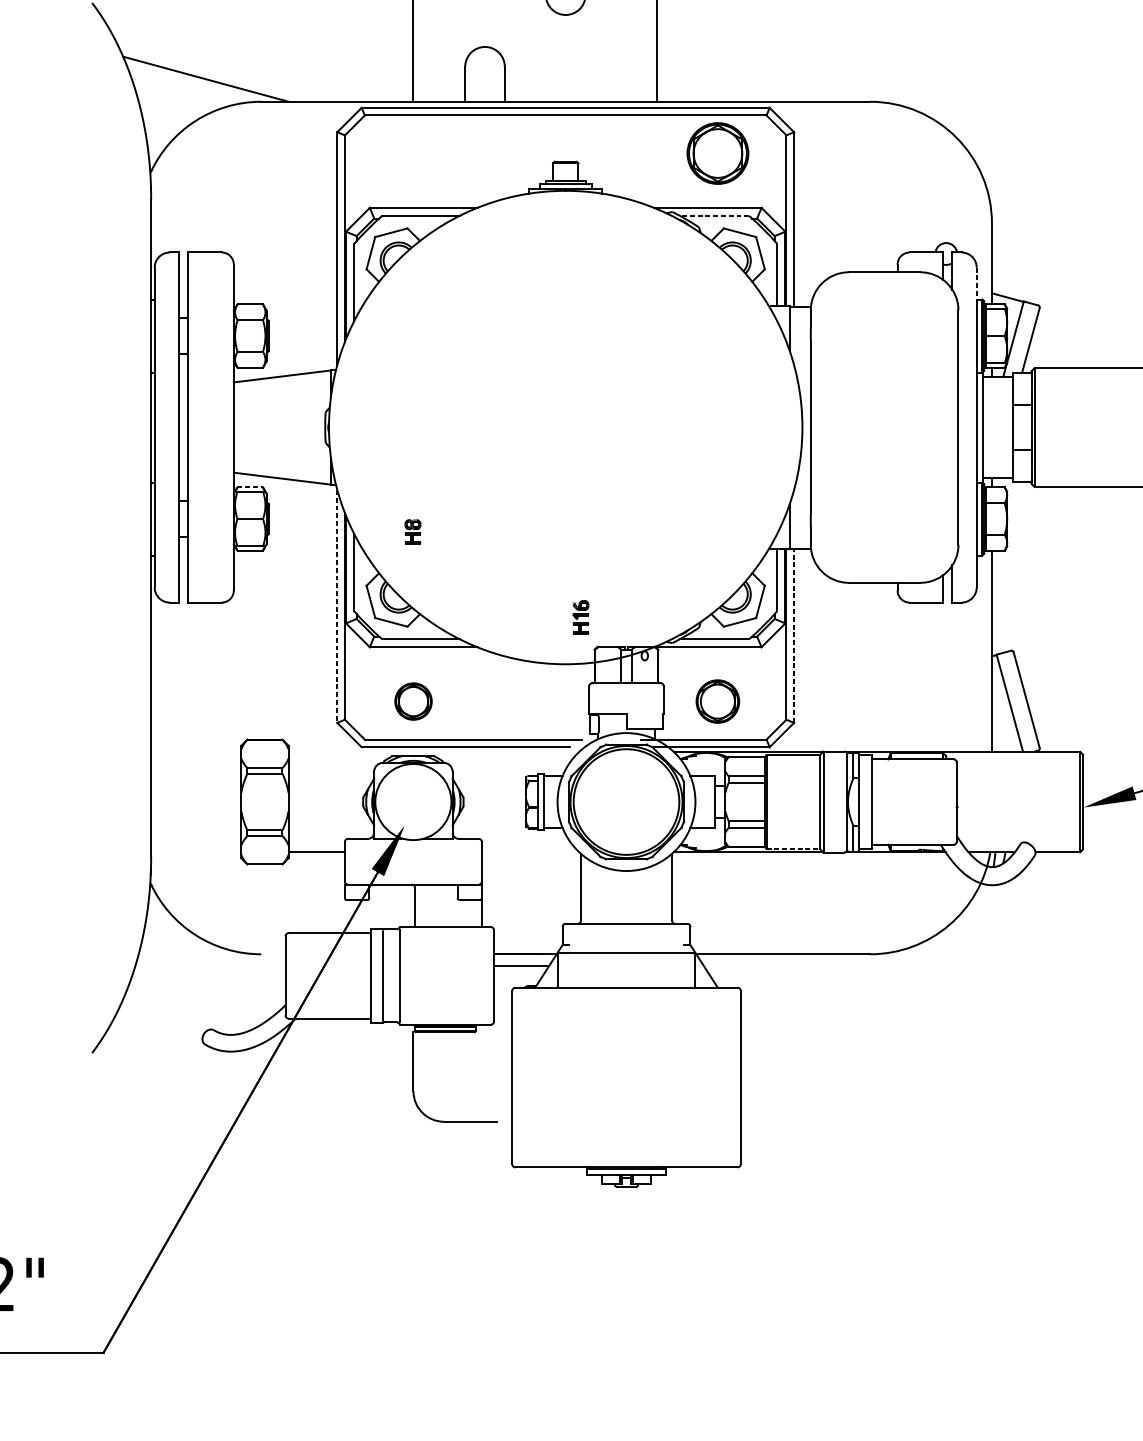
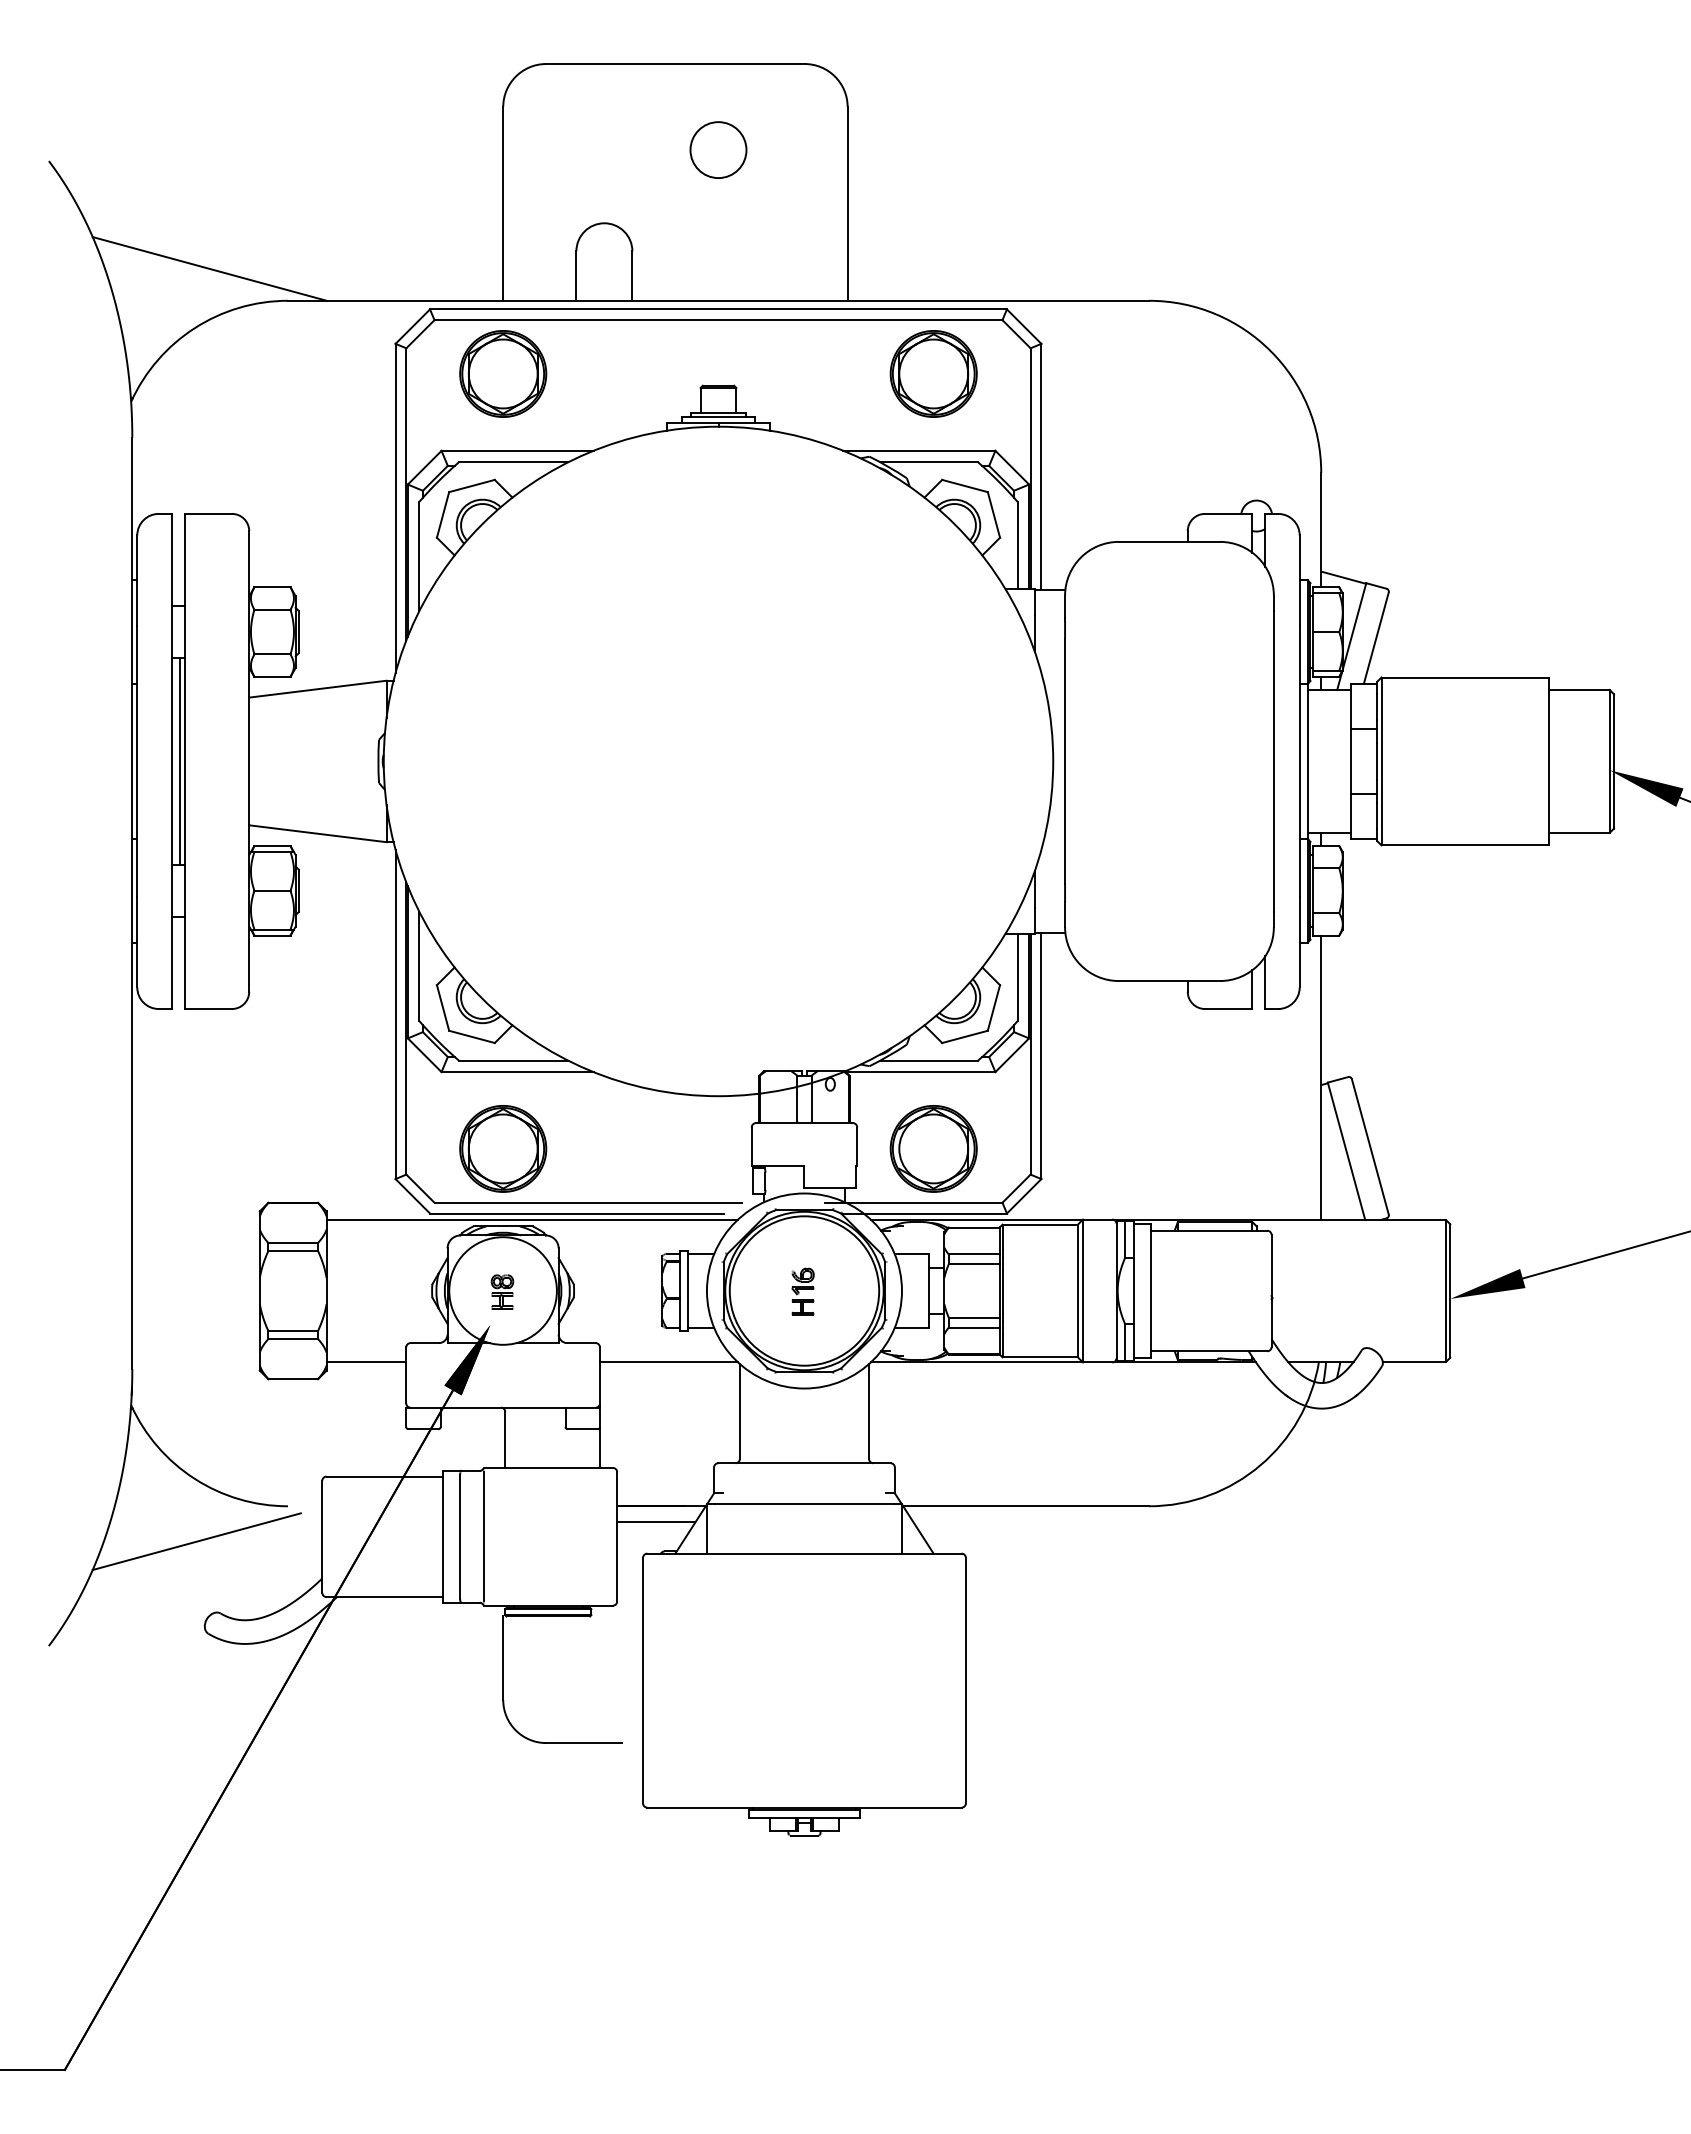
part: (413, 153) -> (503, 373), added
line: (714, 216) -> (929, 462), dashed -> solid
line: (976, 284) -> (1299, 558), dashed -> solid
line: (185, 427) -> (180, 761), added
line: (250, 487) -> (272, 846), dashed -> solid
part: (412, 531) -> (502, 1291), moved
line: (337, 606) -> (395, 1014), dashed -> solid
part: (580, 617) -> (802, 1291), moved
line: (794, 635) -> (1041, 1055), dashed -> solid
part: (413, 701) -> (503, 1148), size x1.67
part: (717, 701) -> (933, 1148), size x1.43
line: (433, 751) -> (531, 1219), added
line: (793, 849) -> (1040, 1357), dashed -> solid
line: (530, 852) -> (668, 1362), added
line: (196, 979) -> (196, 1541), added

